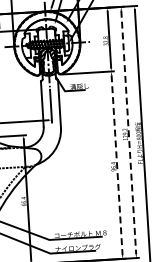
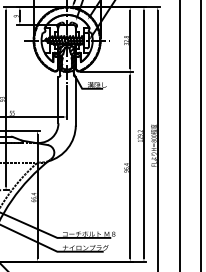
line: (128, 132) -> (143, 134), dashed -> solid
line: (117, 166) -> (130, 167), dashed -> solid

